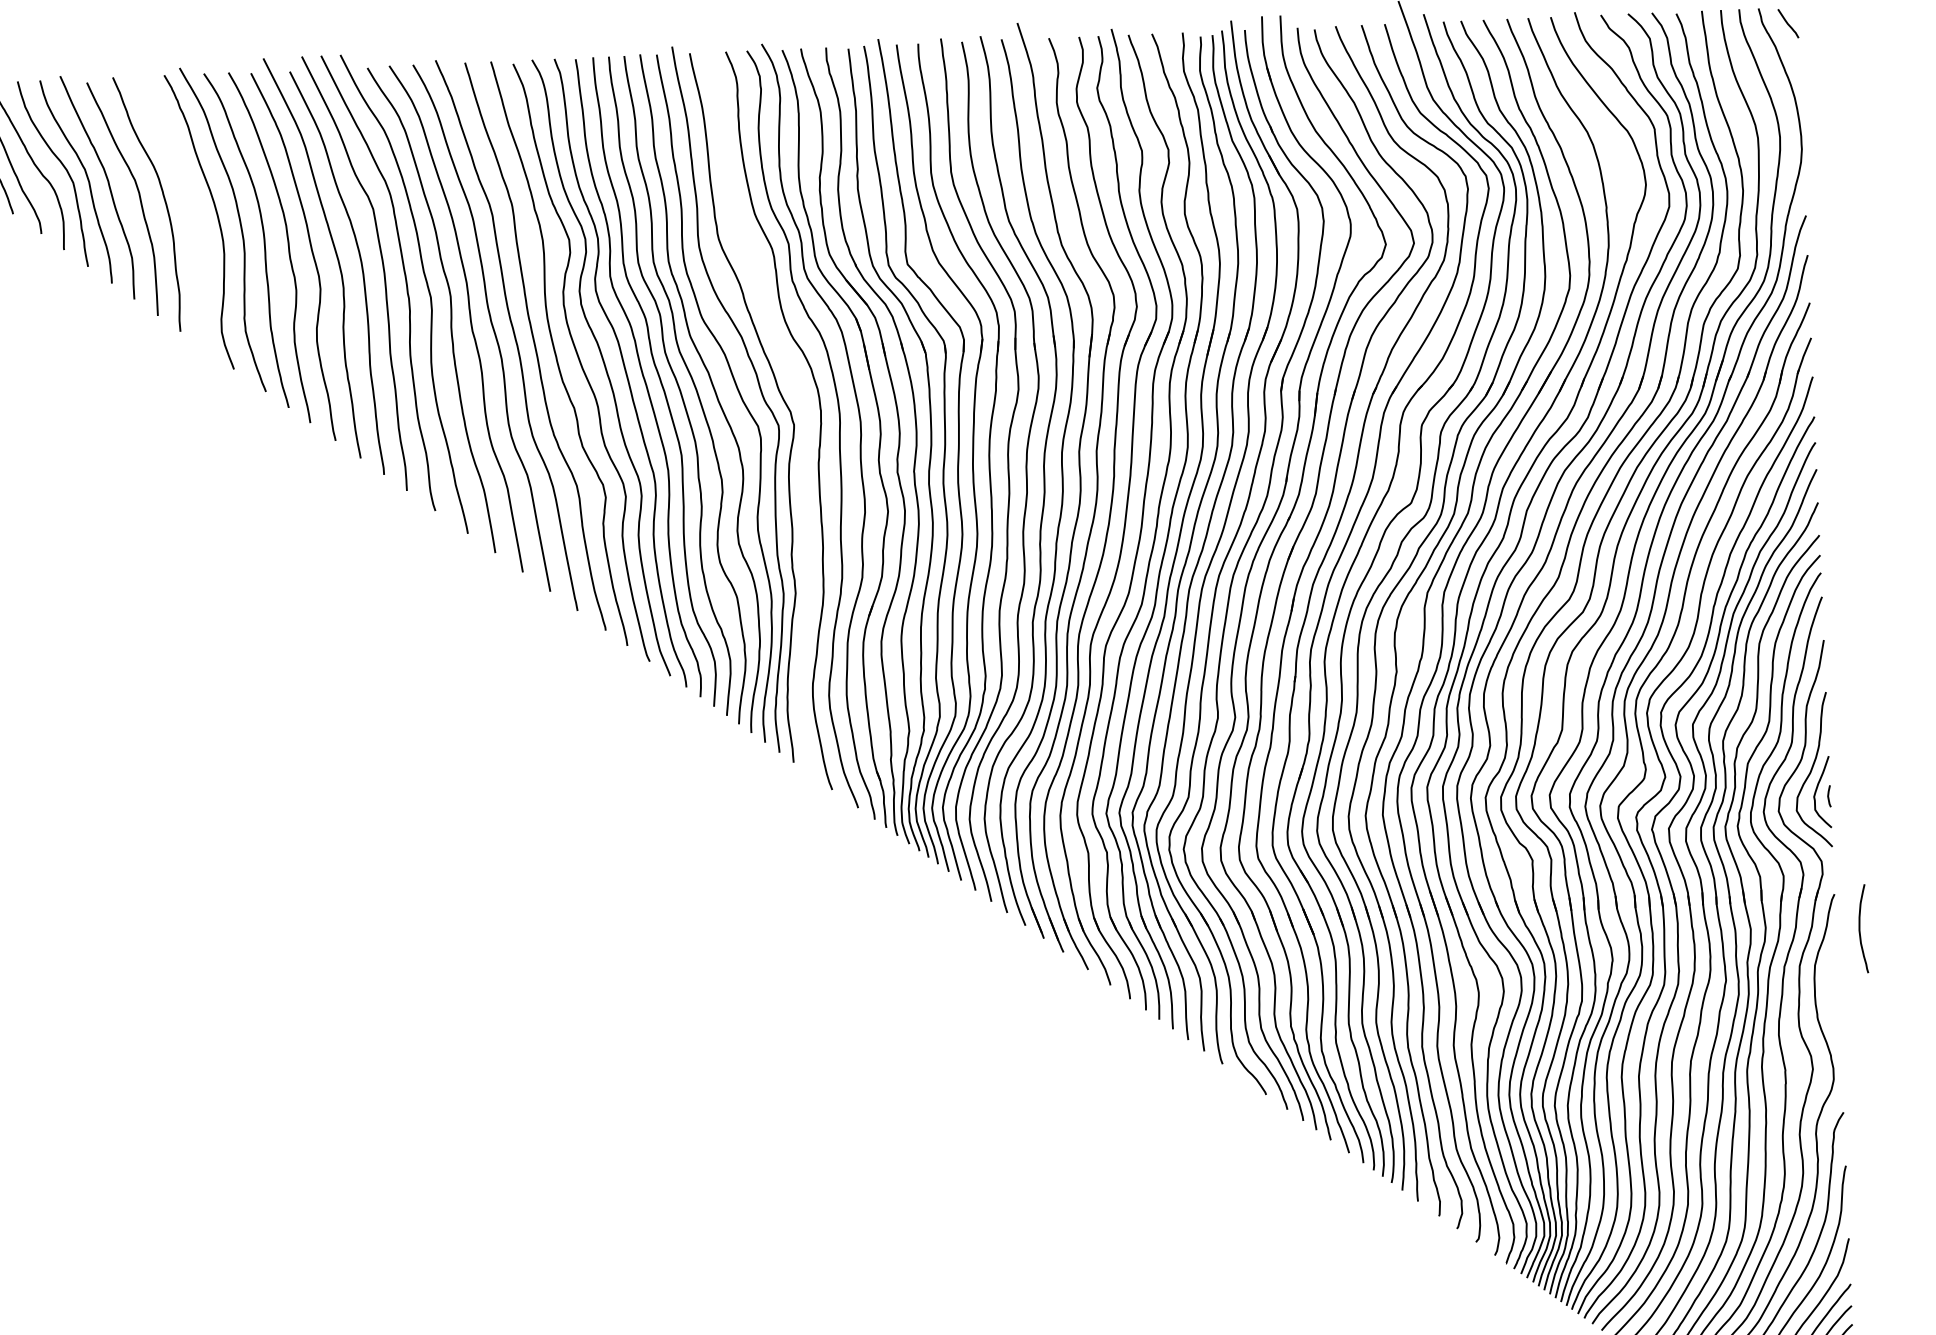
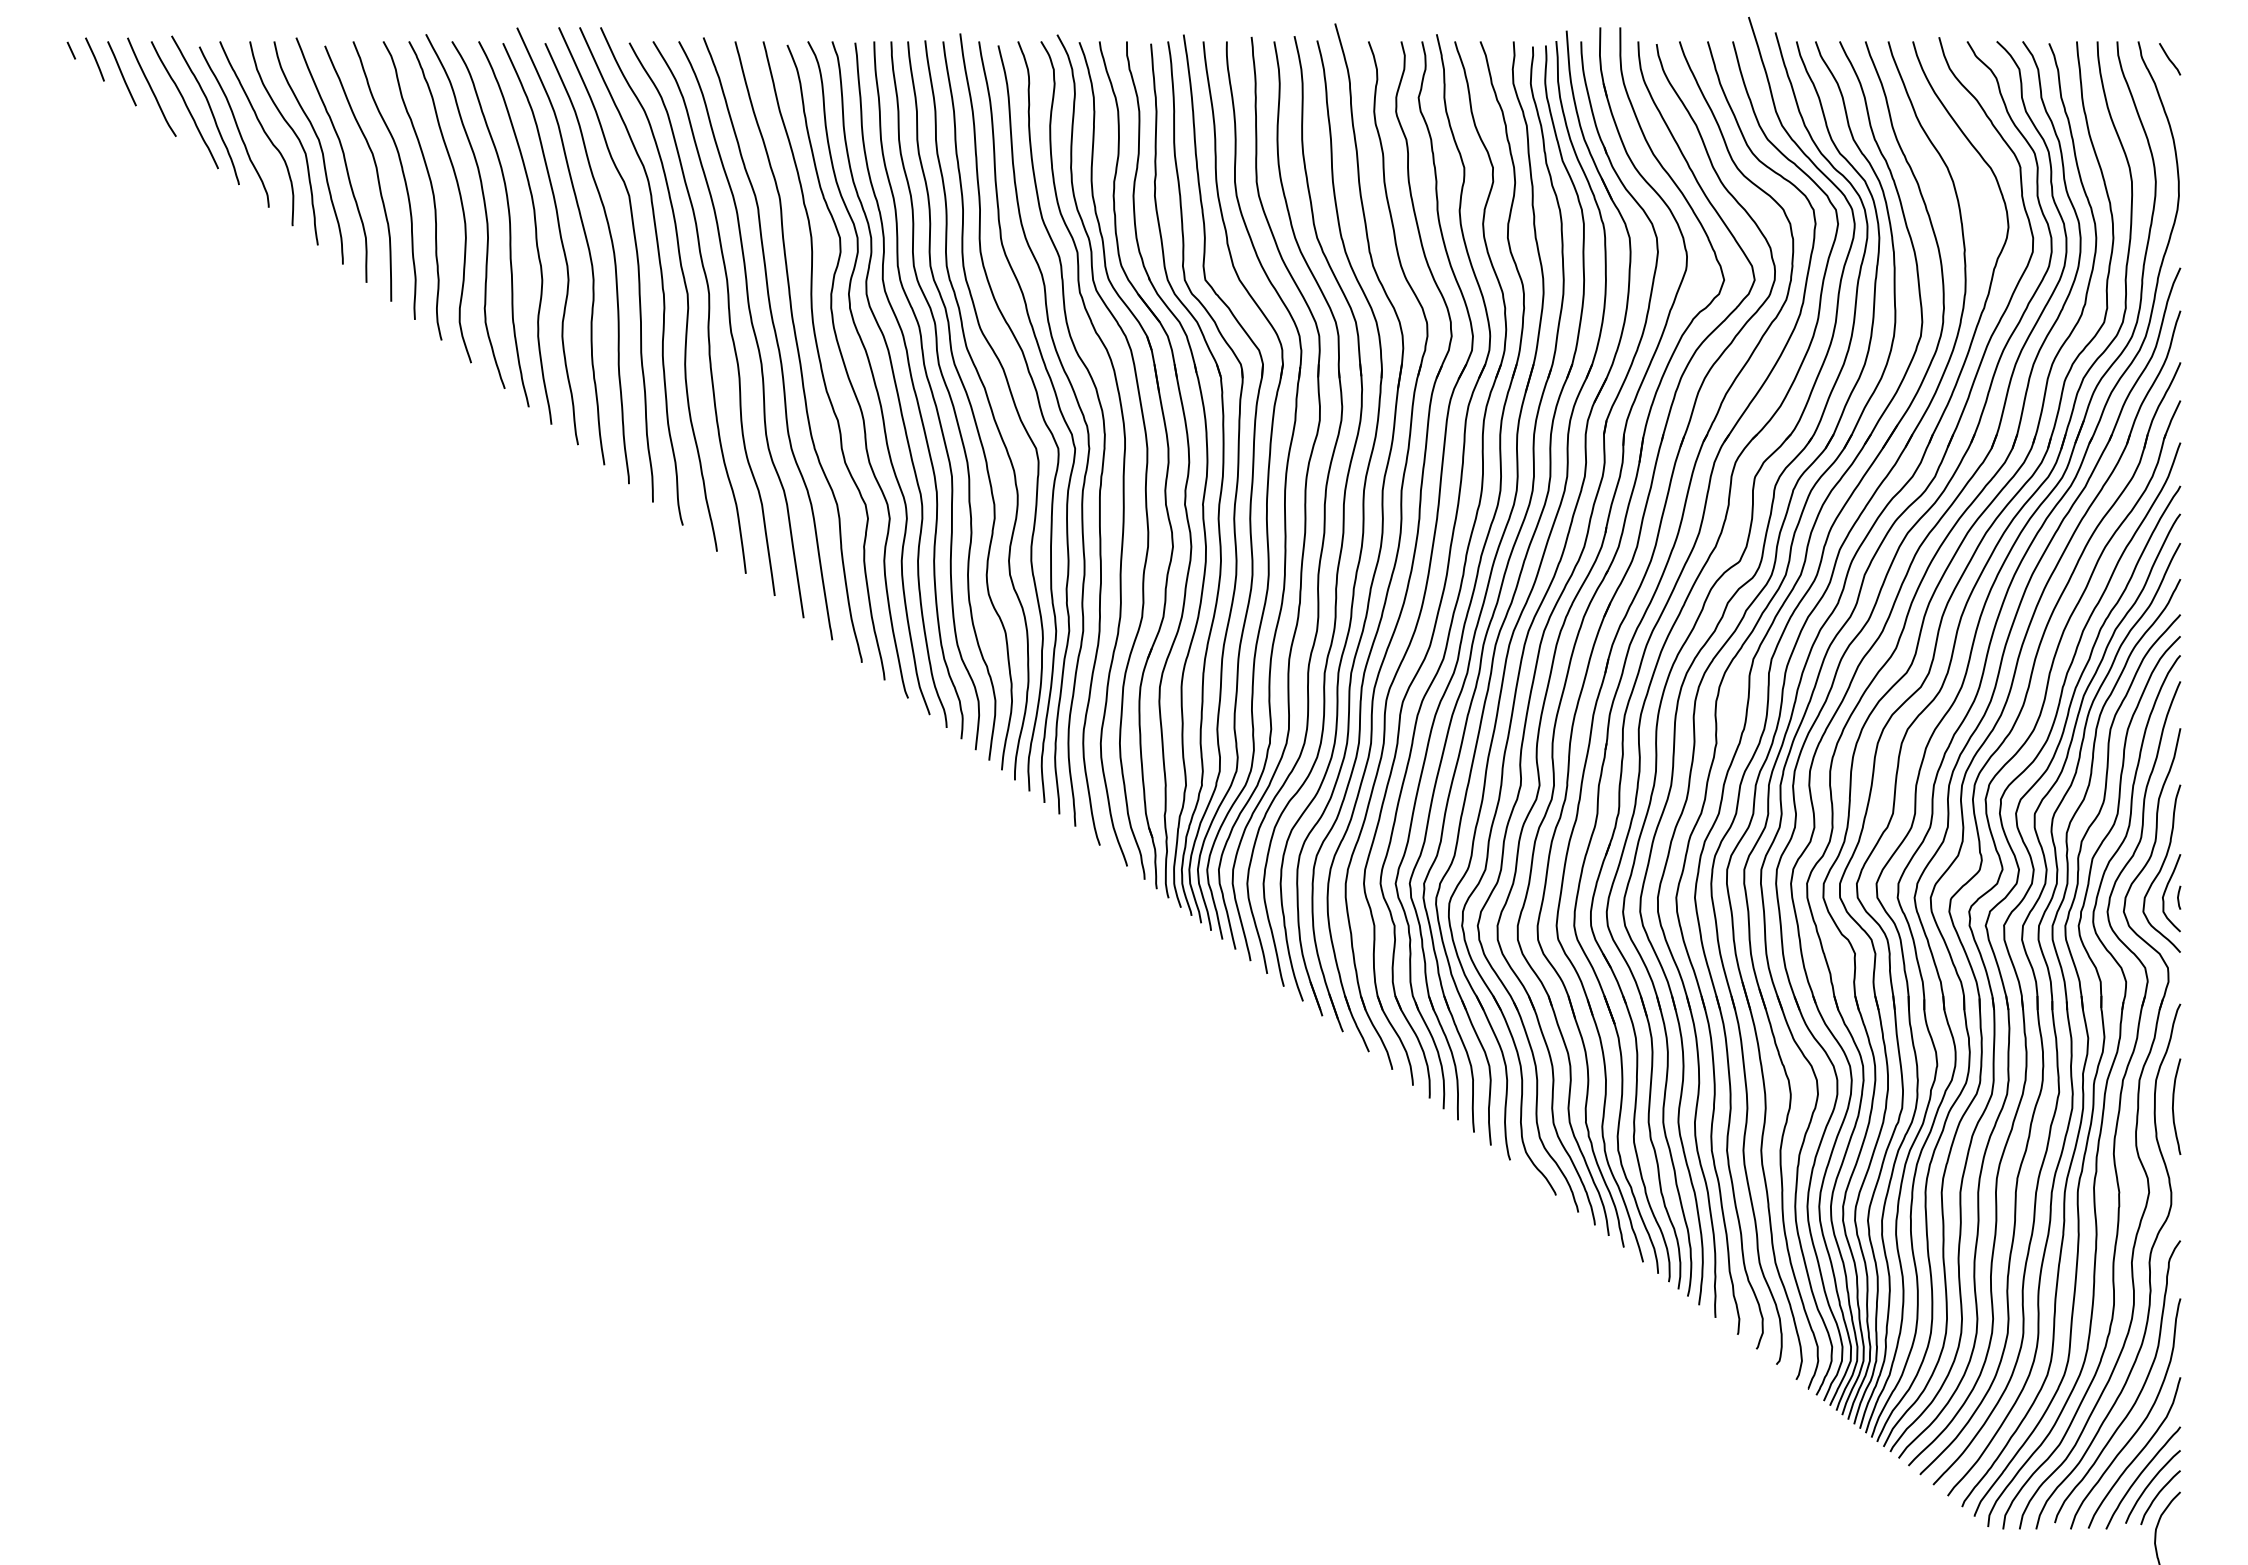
curve: (189, 208) -> (430, 186), added
curve: (800, 398) -> (1083, 420), added
curve: (1860, 928) -> (2173, 1106), moved

